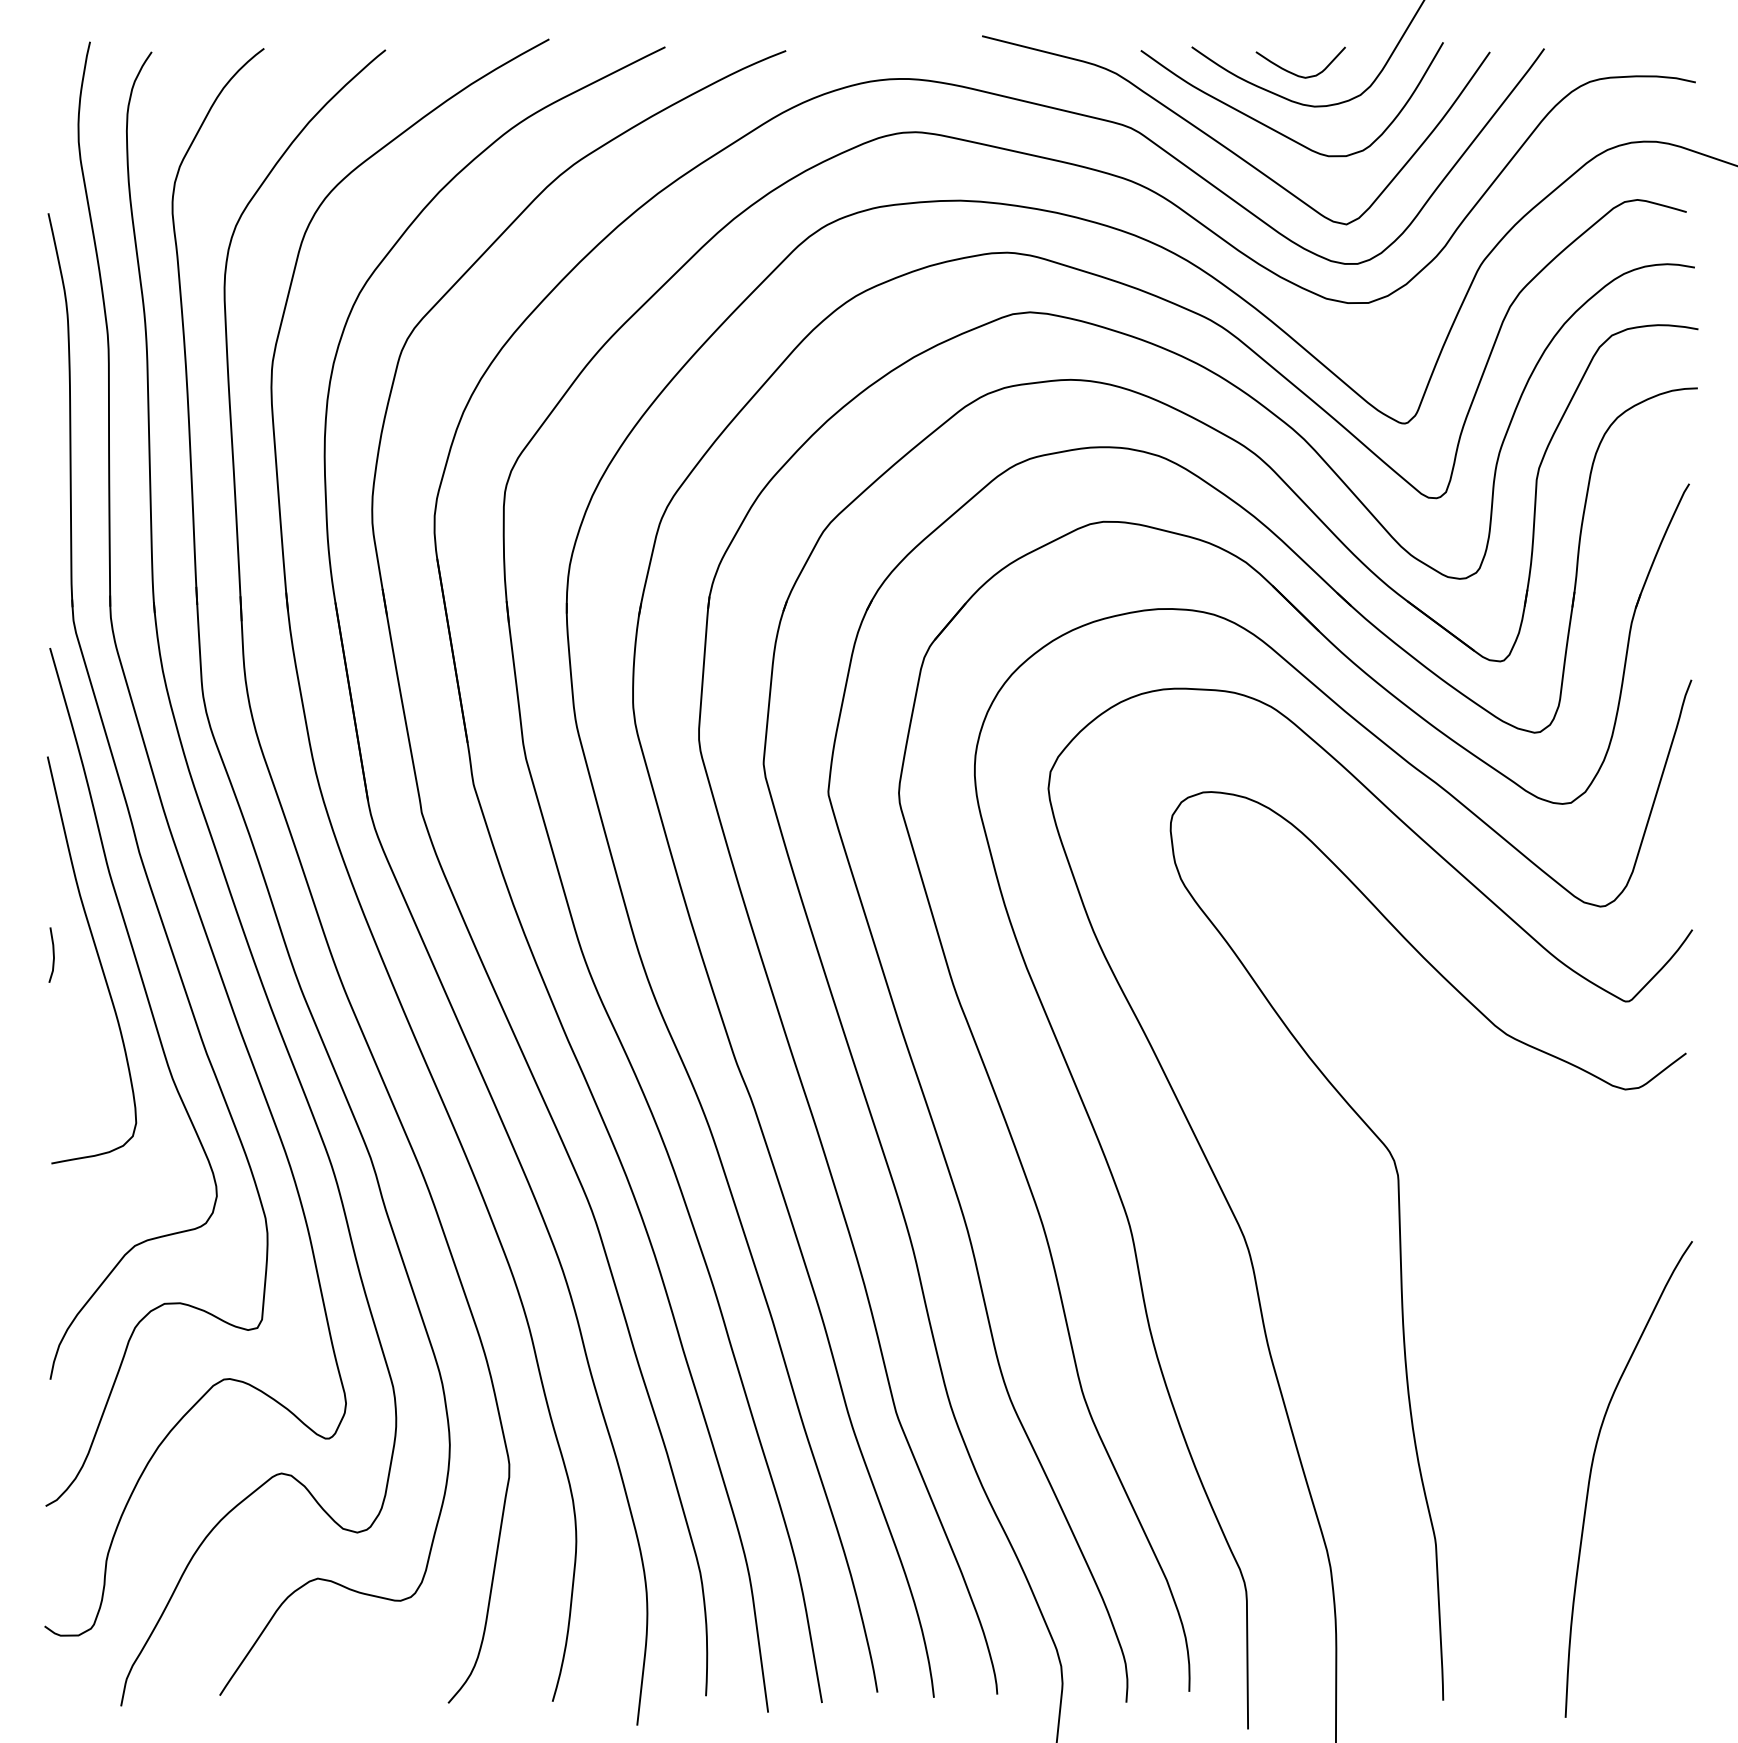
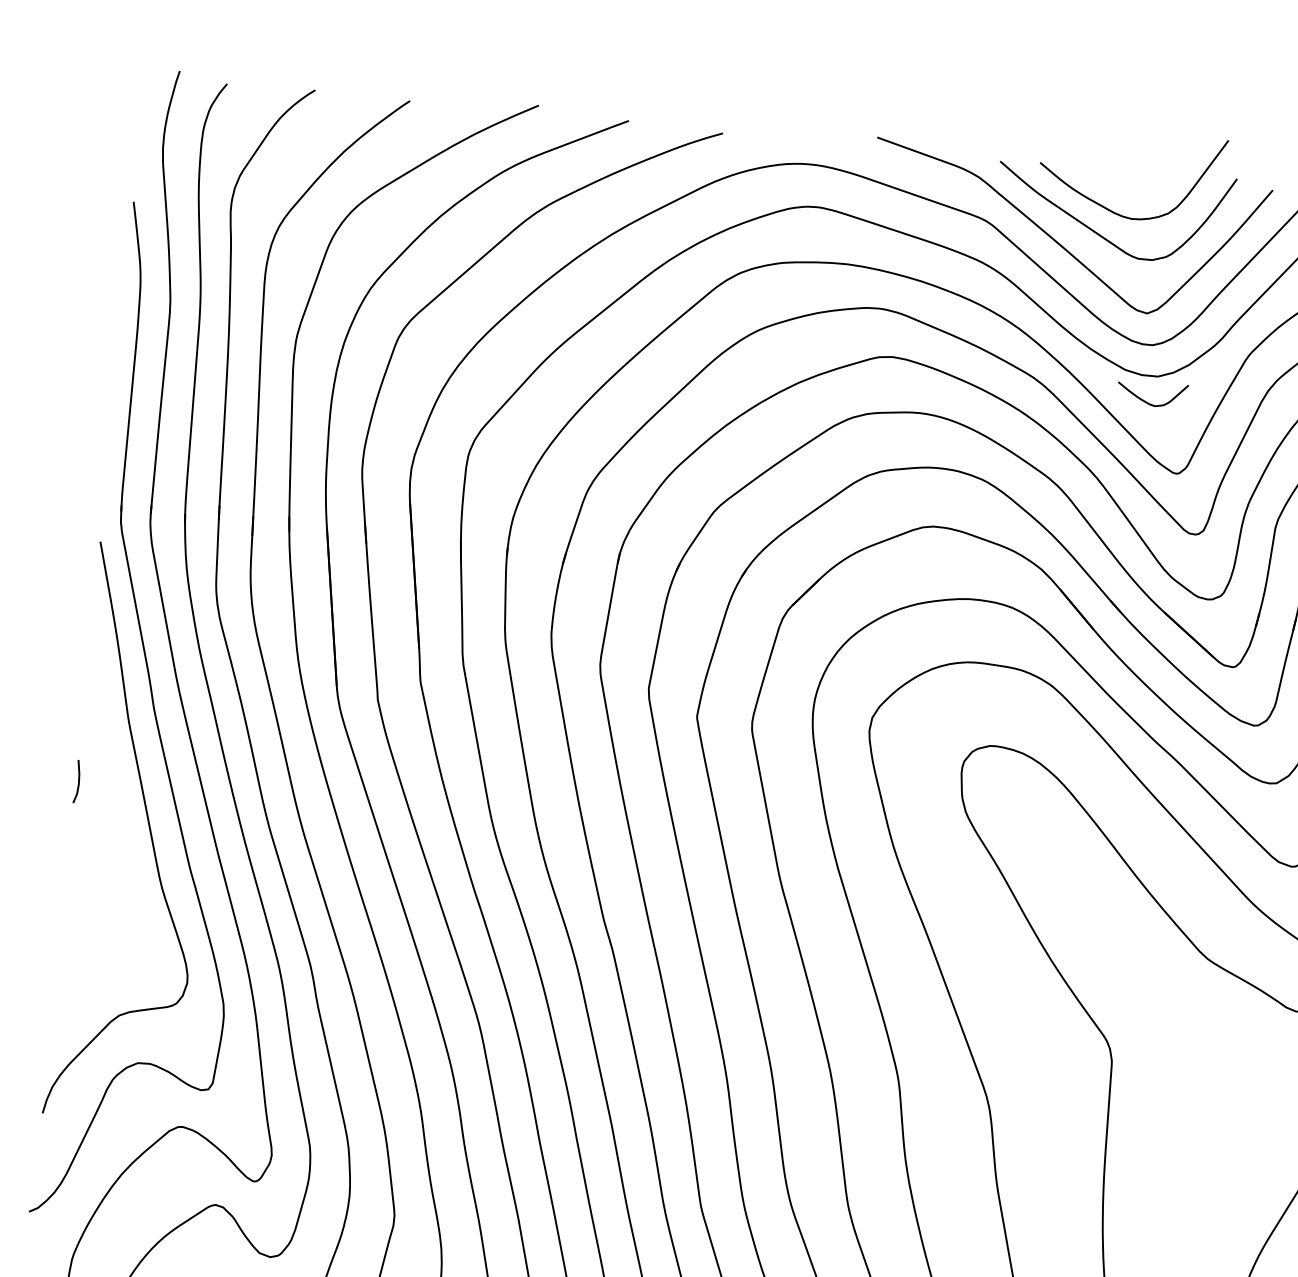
curve: (1295, 73) -> (1147, 402), moved
curve: (97, 957) -> (112, 787), removed

